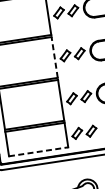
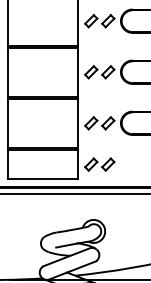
line: (54, 56) -> (78, 71), dashed -> solid
line: (38, 152) -> (43, 179), dashed -> solid

